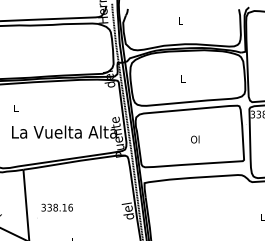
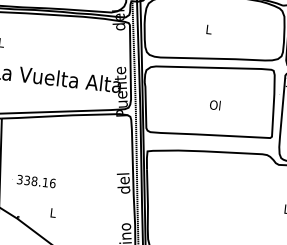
text: (56, 207) -> (35, 181), moved

